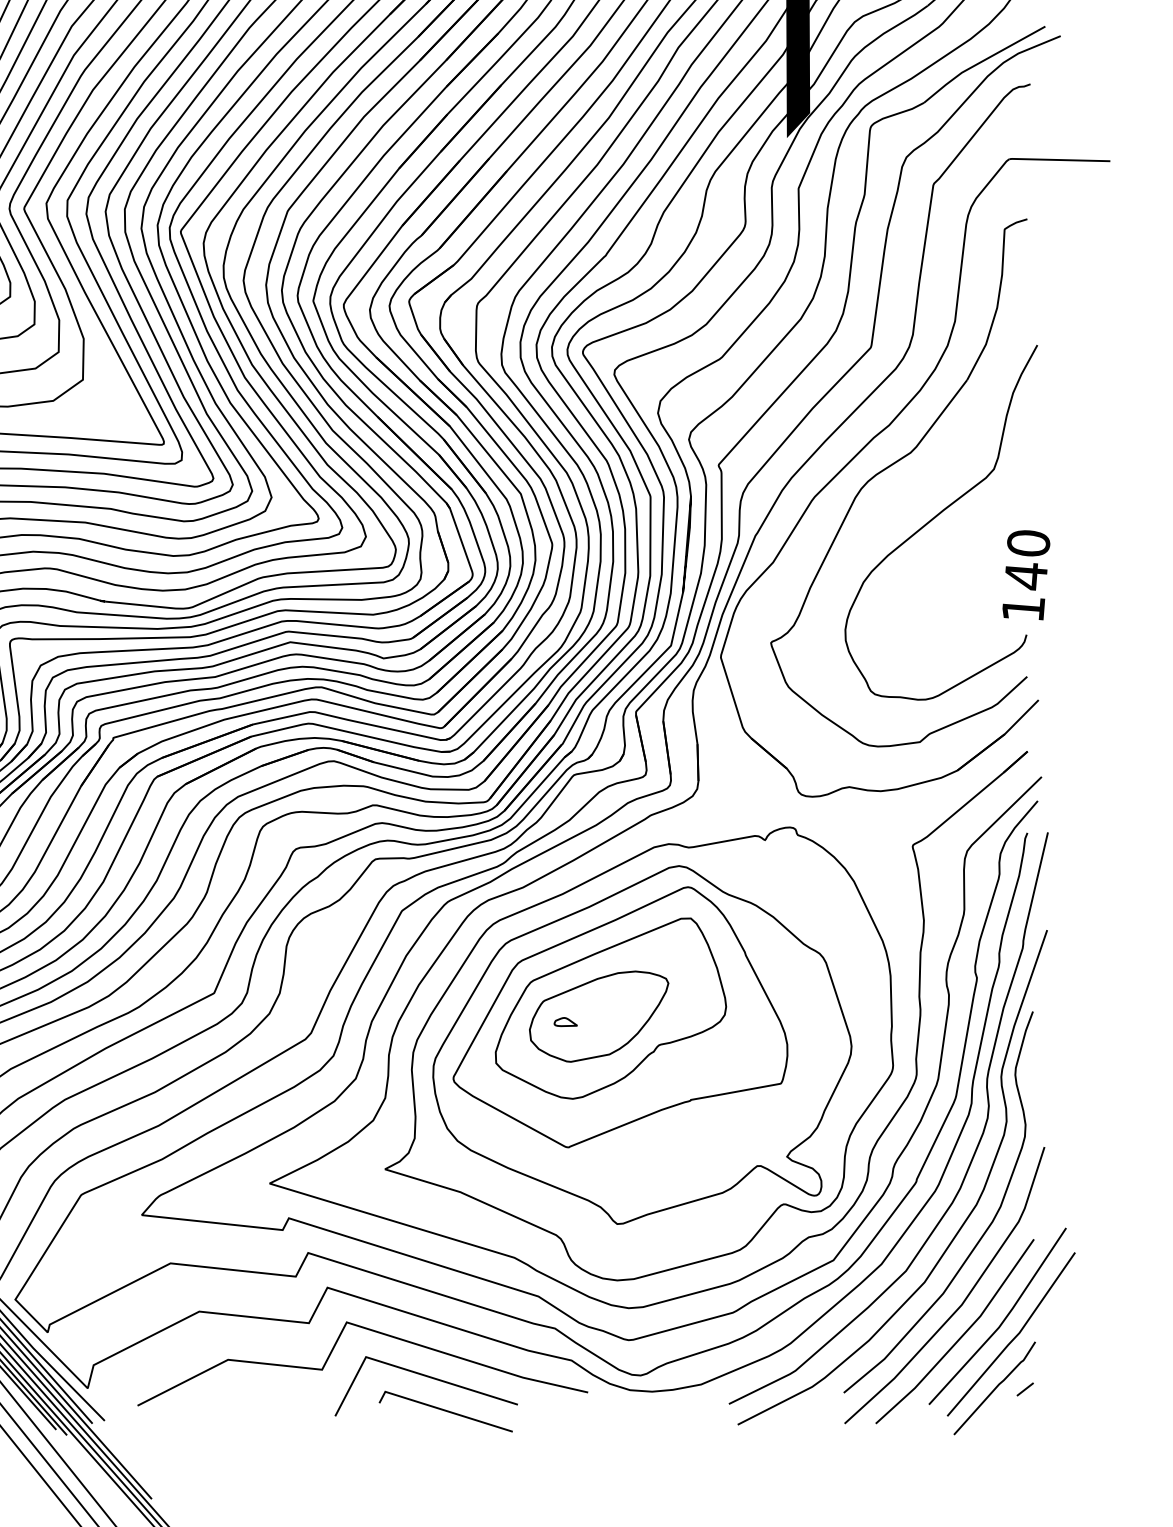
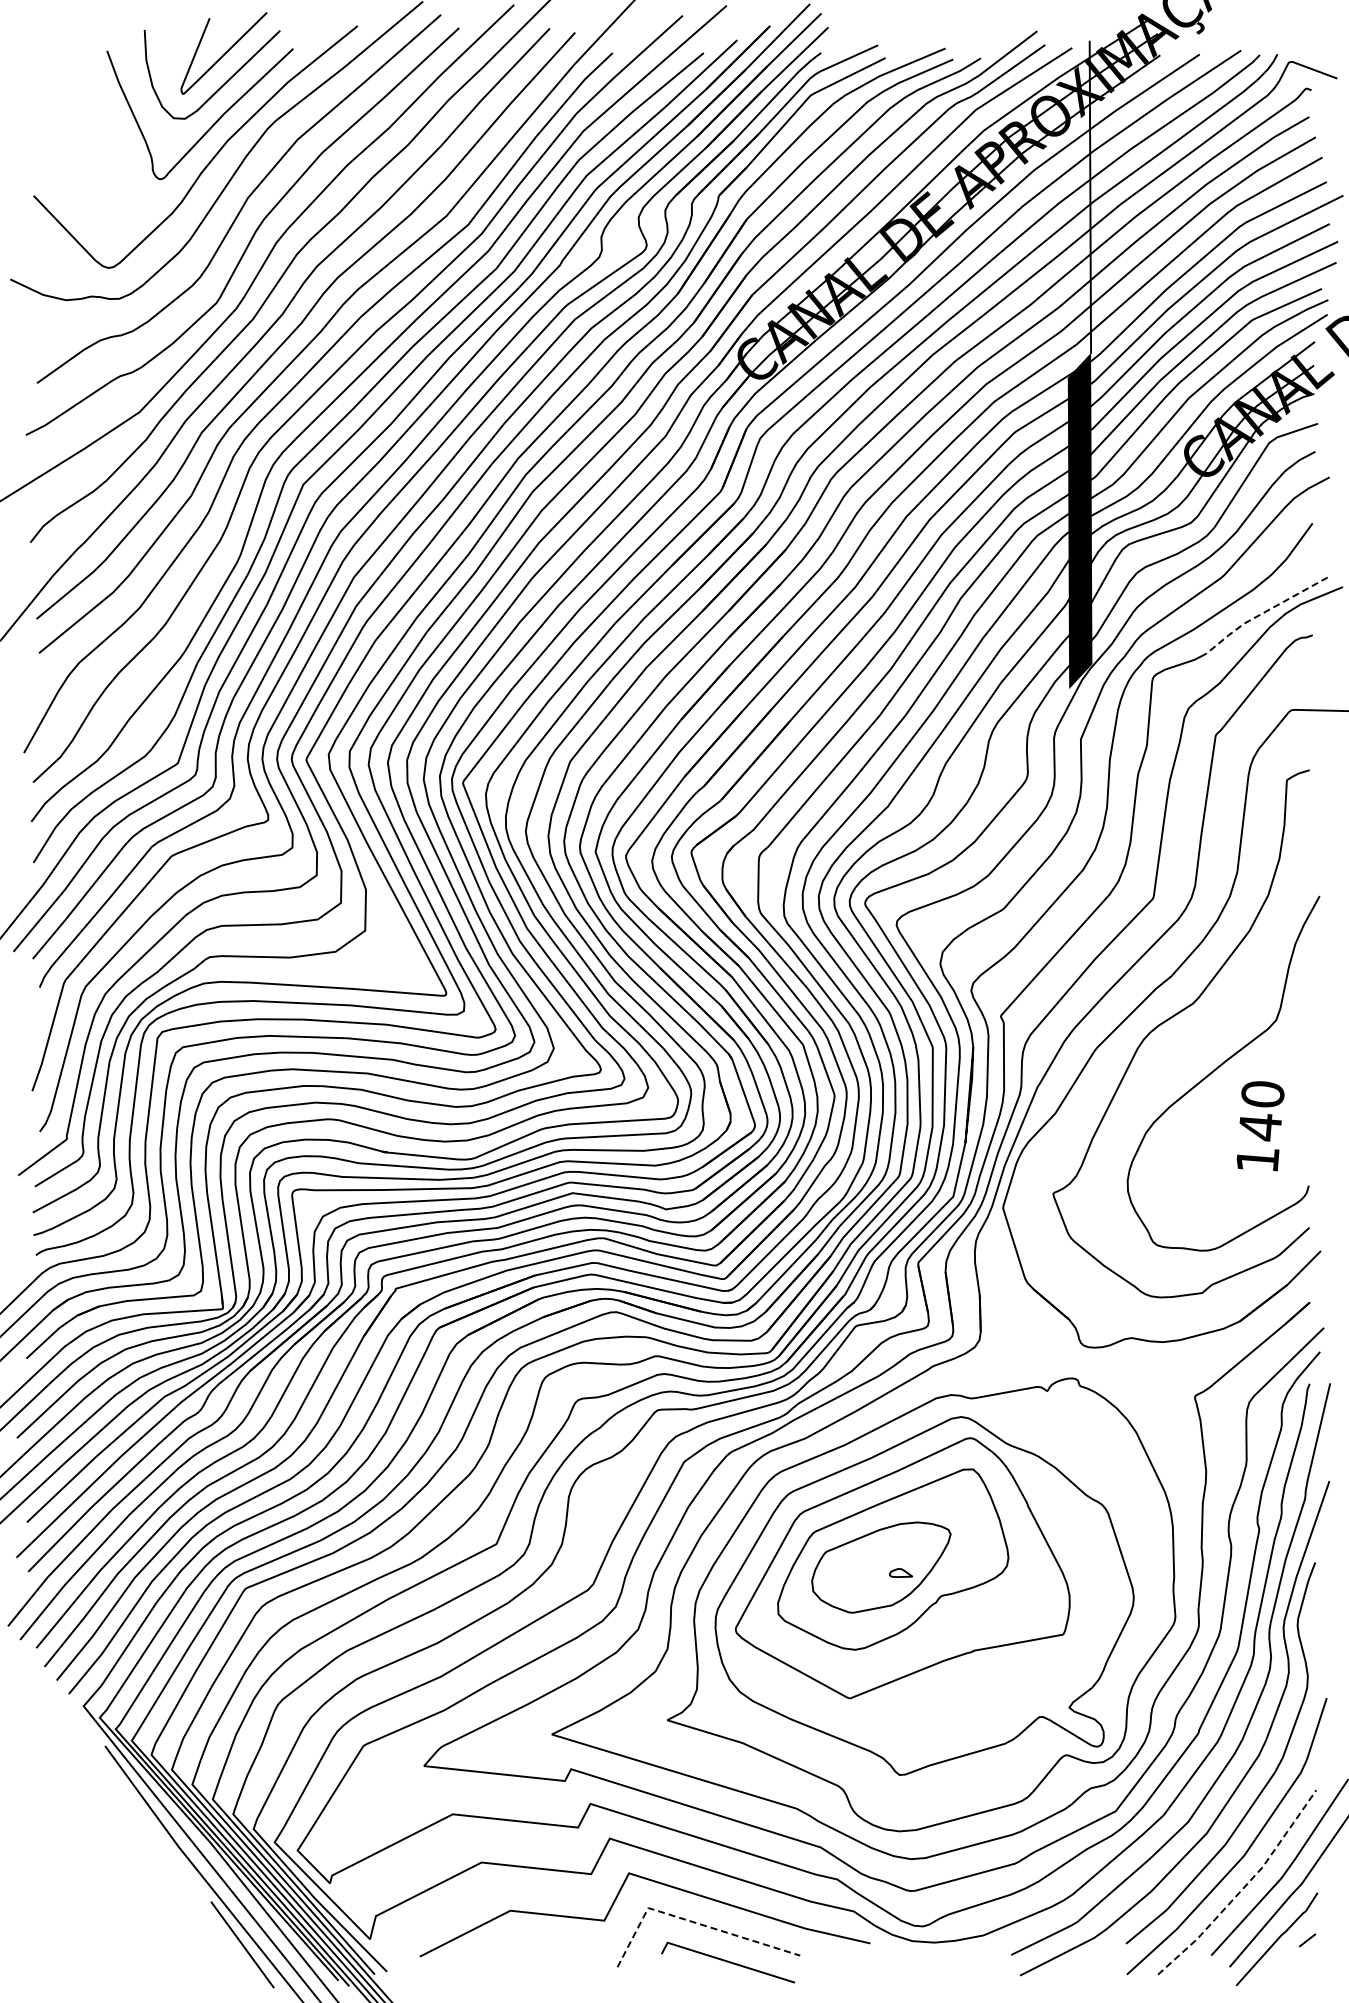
line: (981, 62) -> (1263, 613), solid -> dashed
text: (1026, 575) -> (1260, 1126), moved
part: (565, 1021) -> (900, 1572), moved
line: (961, 1336) -> (1243, 1887), solid -> dashed
line: (409, 1370) -> (691, 1921), solid -> dashed

